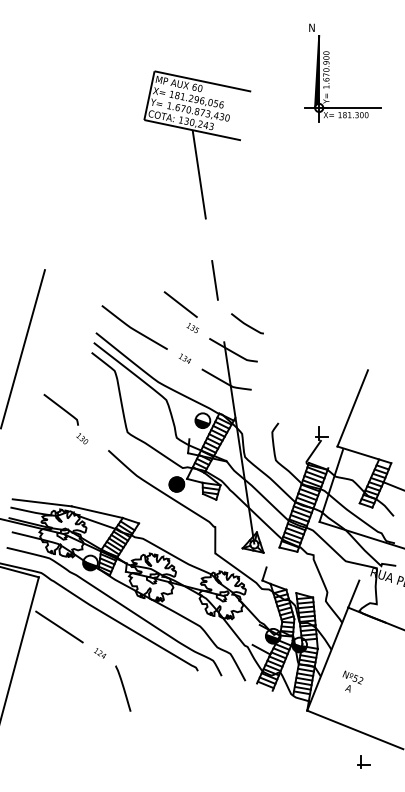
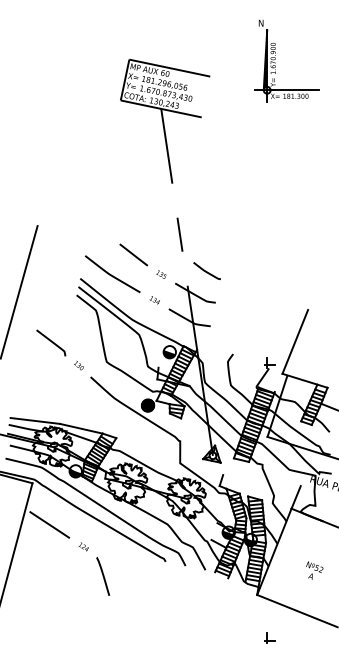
line: (180, 304) -> (133, 254), moved
text: (82, 438) -> (79, 365), moved
text: (352, 681) -> (314, 570), moved
part: (363, 761) -> (269, 637), moved

